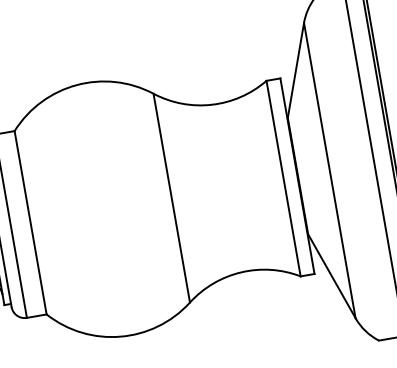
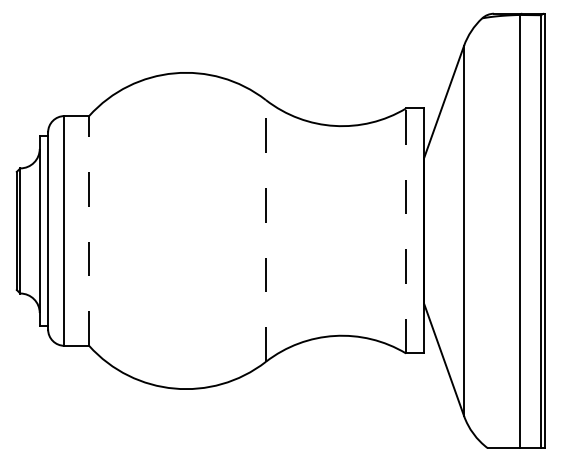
line: (283, 178) -> (406, 230), solid -> dashed
line: (171, 197) -> (265, 230), solid -> dashed
line: (30, 222) -> (89, 230), solid -> dashed

